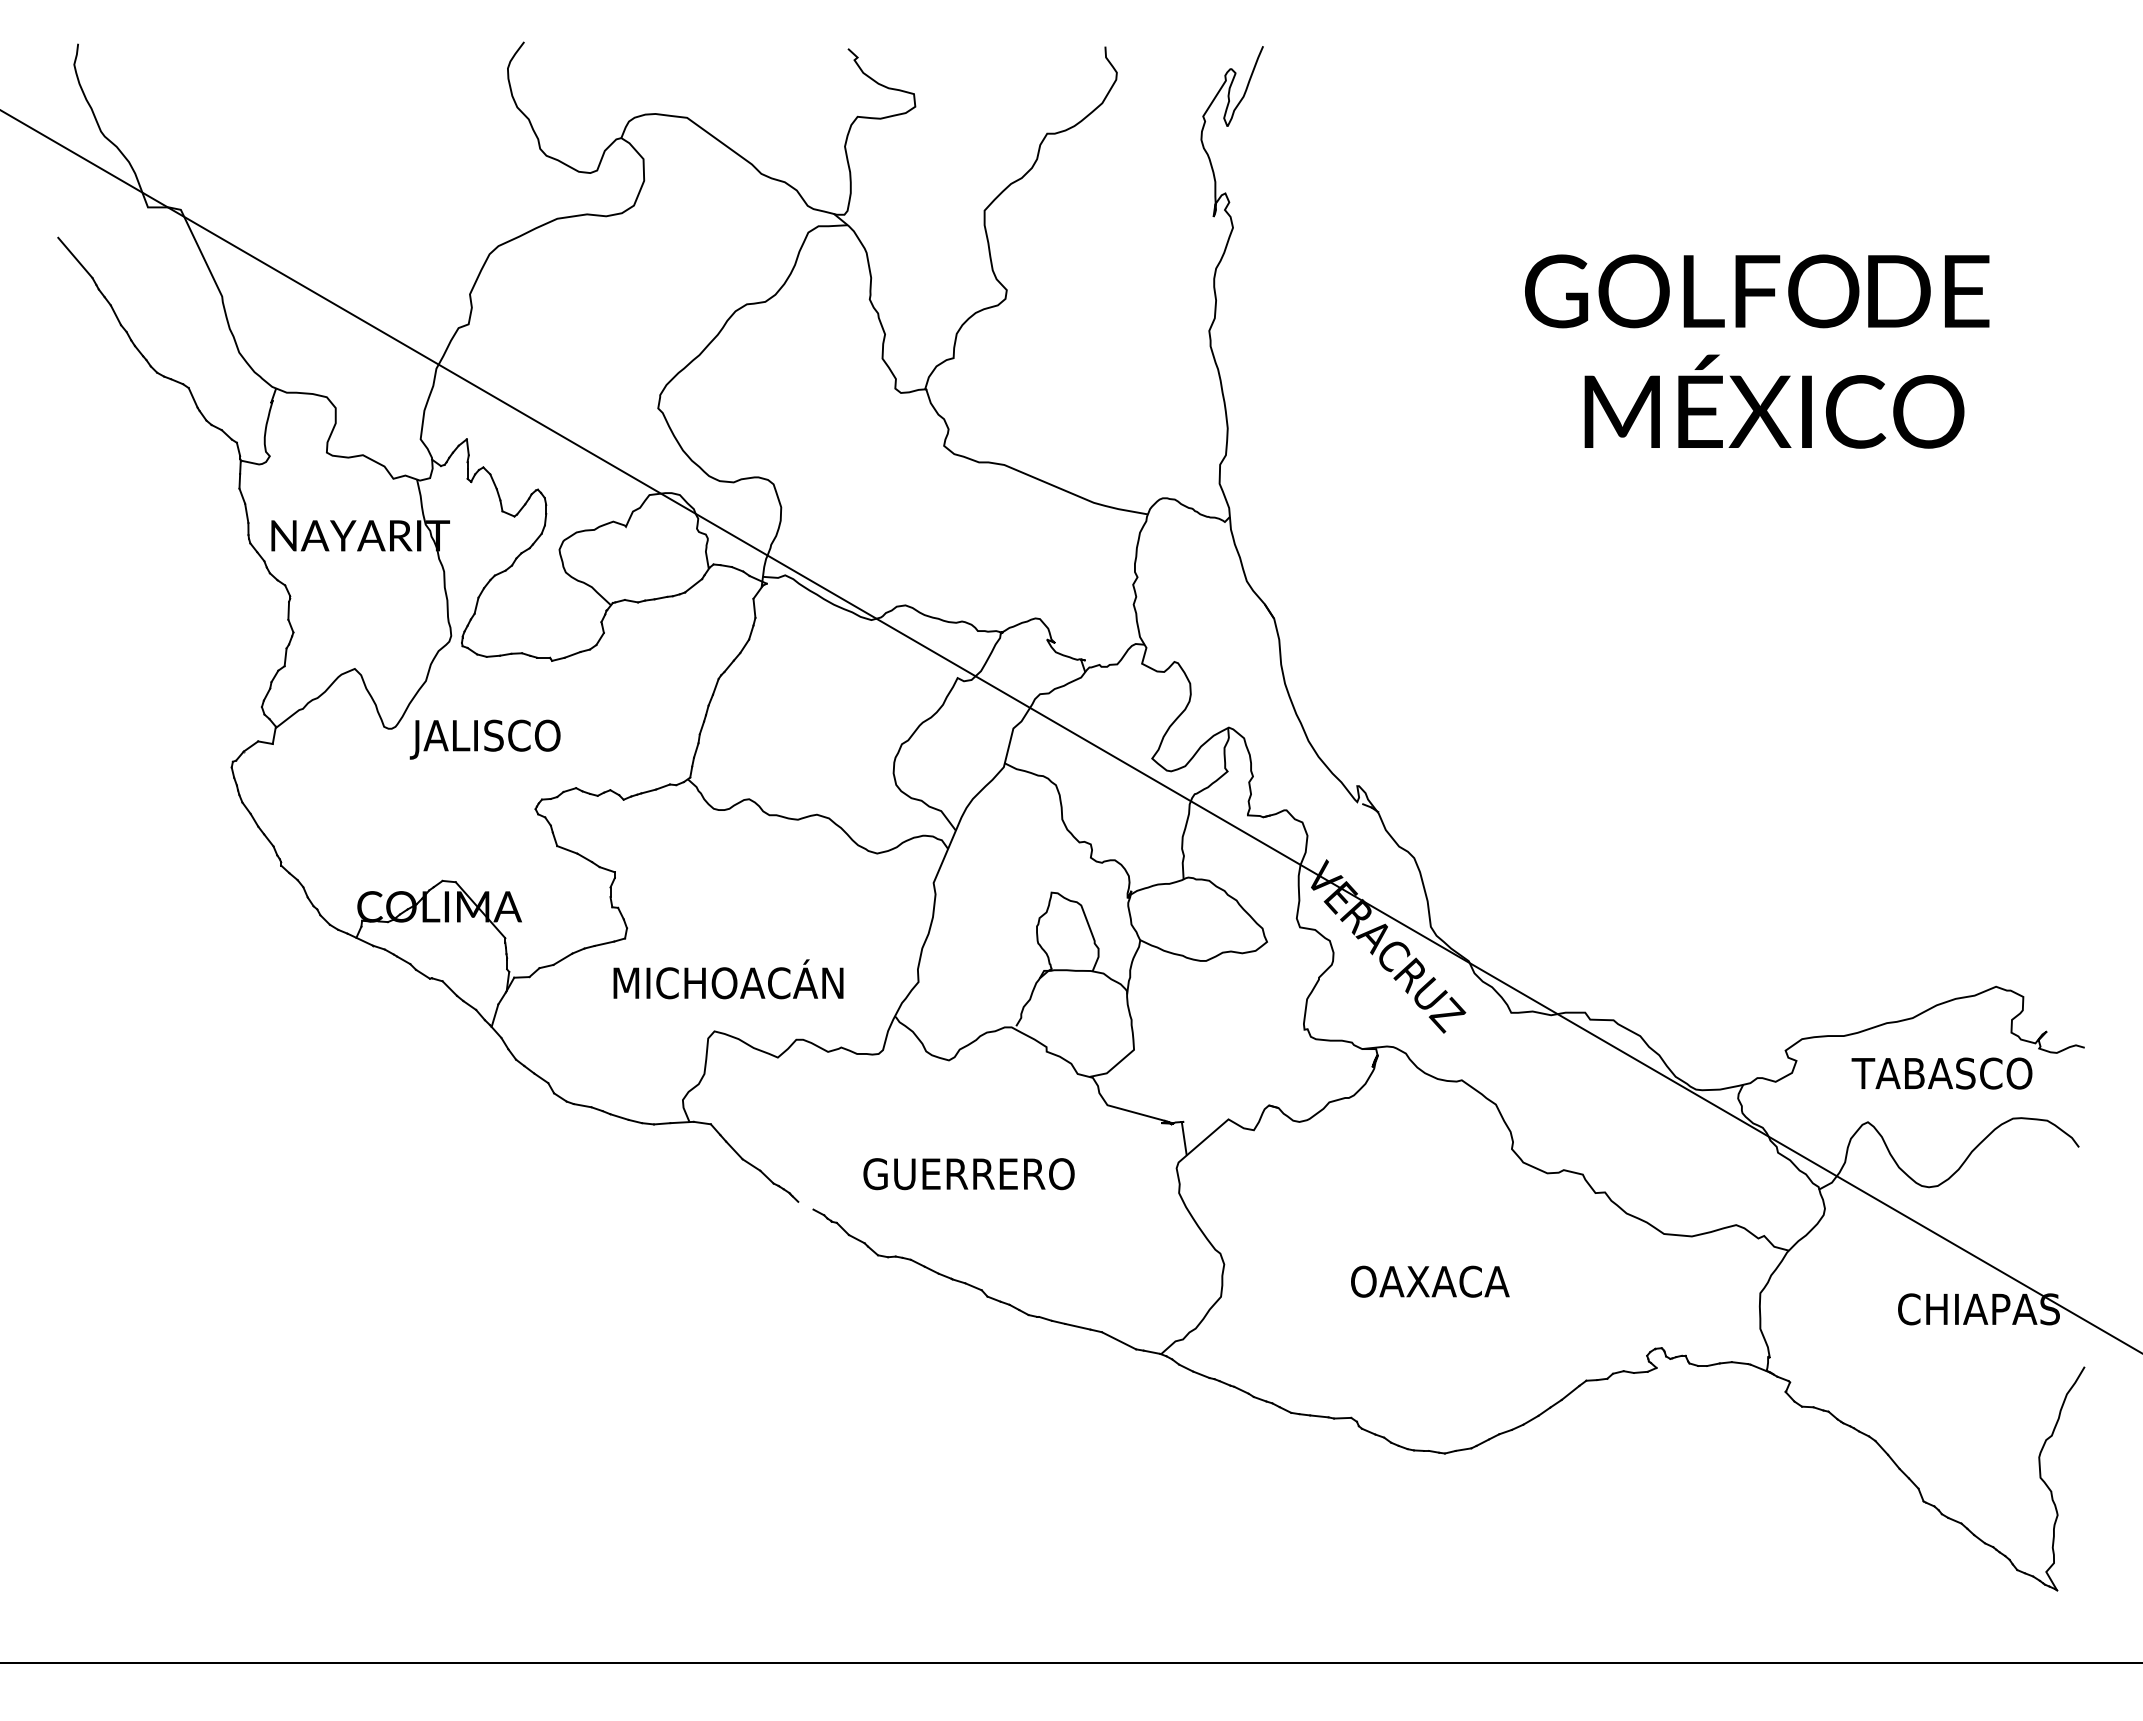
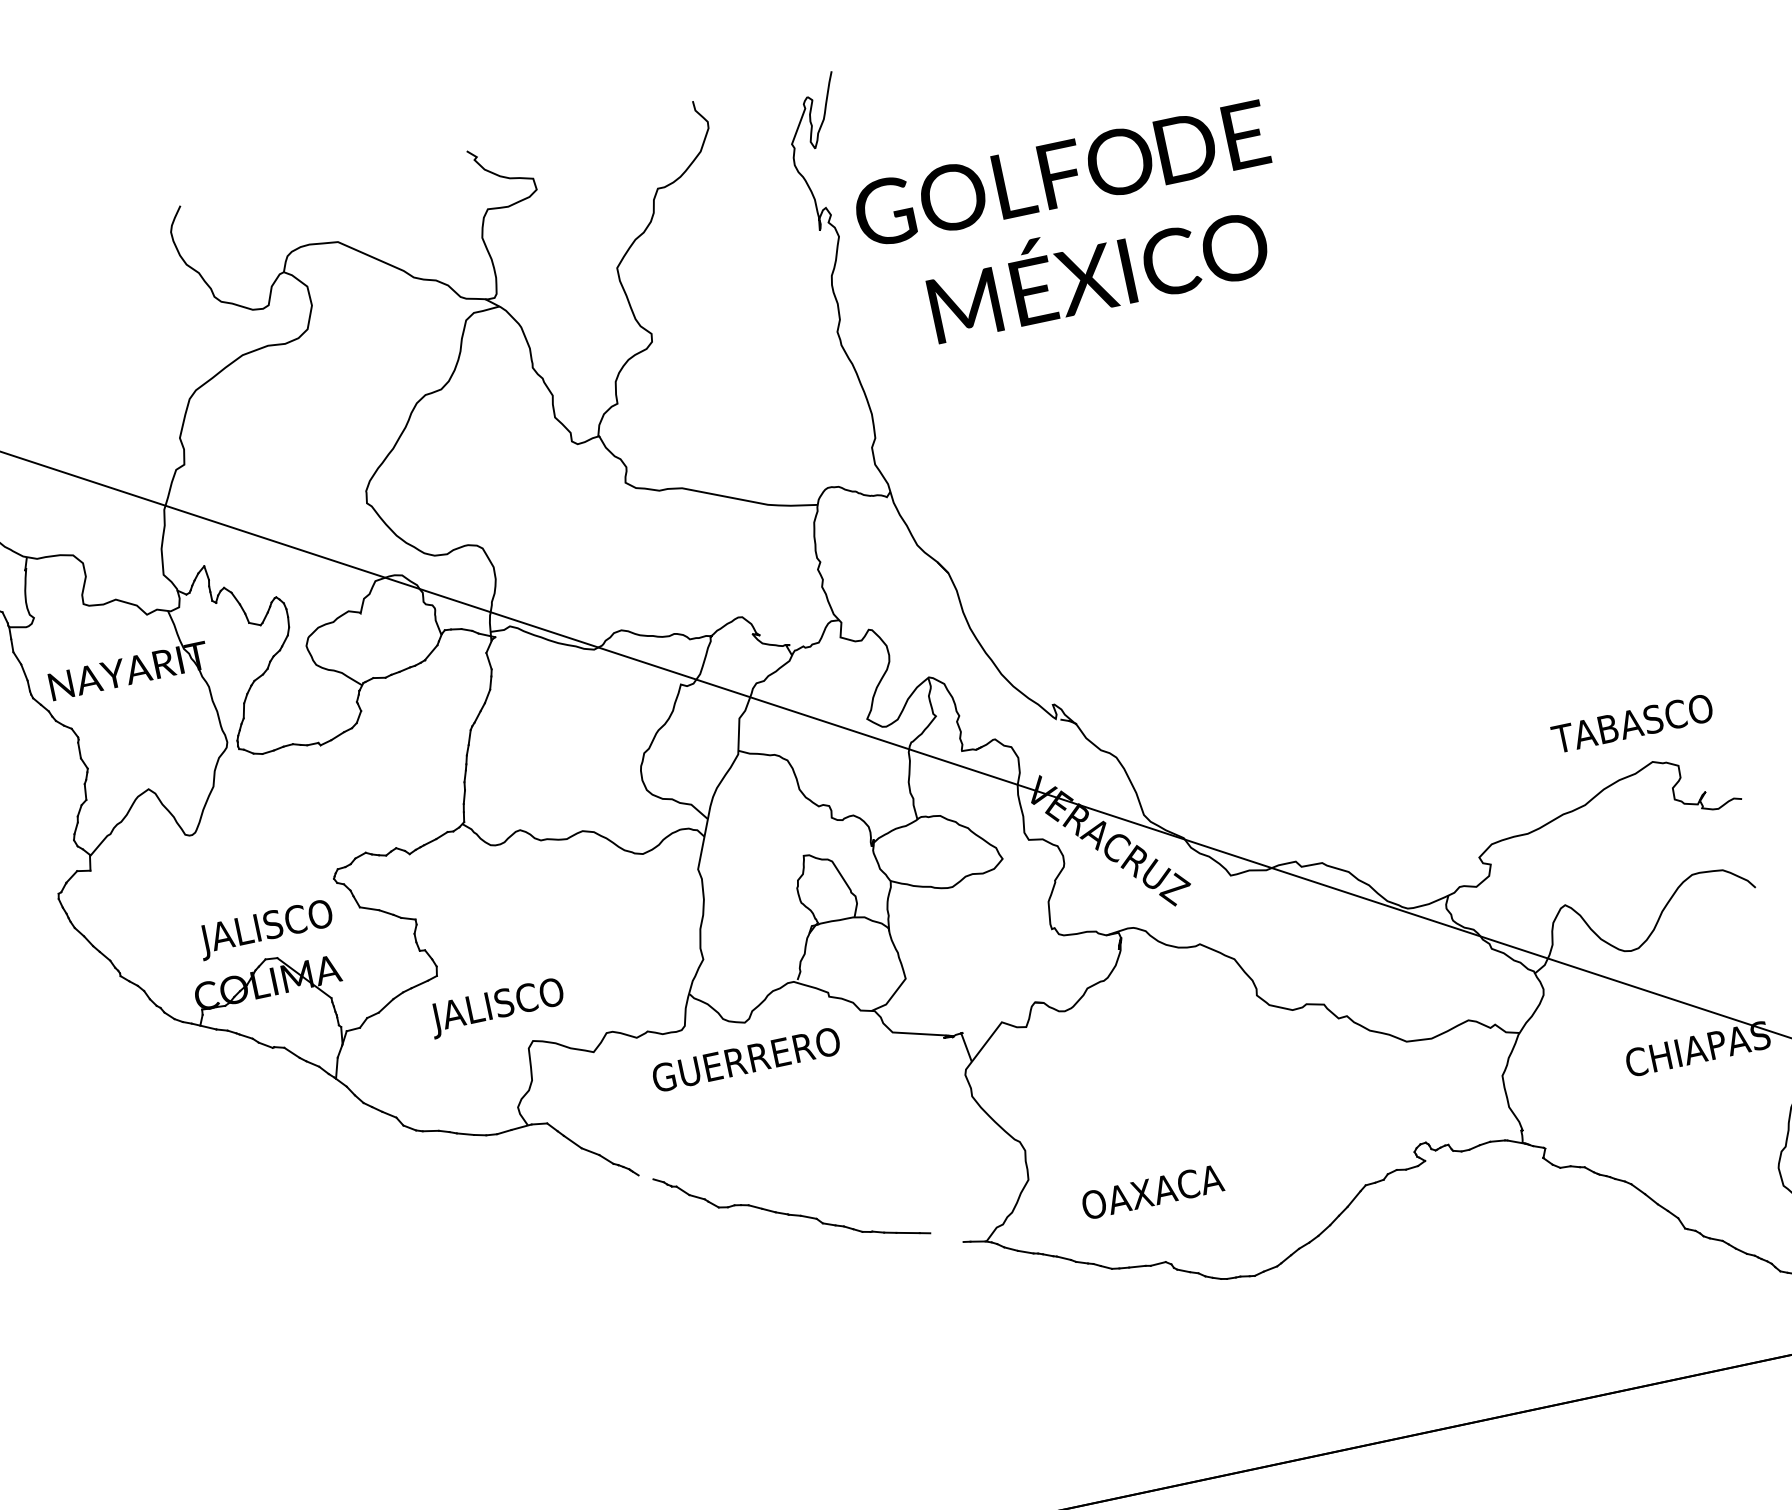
text: (1757, 351) -> (1072, 227), moved
text: (484, 739) -> (265, 929), moved
text: (725, 983) -> (533, 996), MICHOACÁN -> JALISCO
text: (1941, 1073) -> (1632, 723), moved
text: (968, 1174) -> (745, 1060), moved
text: (1430, 1281) -> (1152, 1191), moved
line: (1118, 1340) -> (946, 1237), removed

